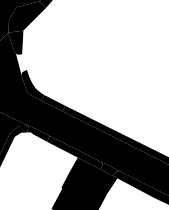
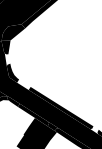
fill: (52, 102) -> (23, 84), removed

